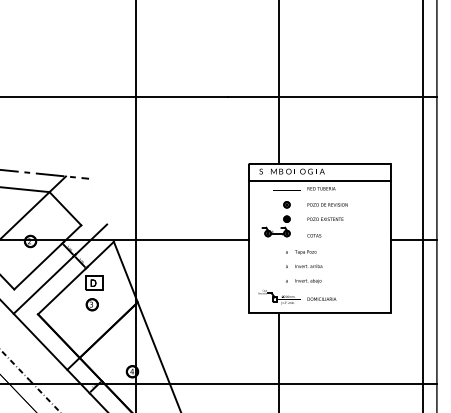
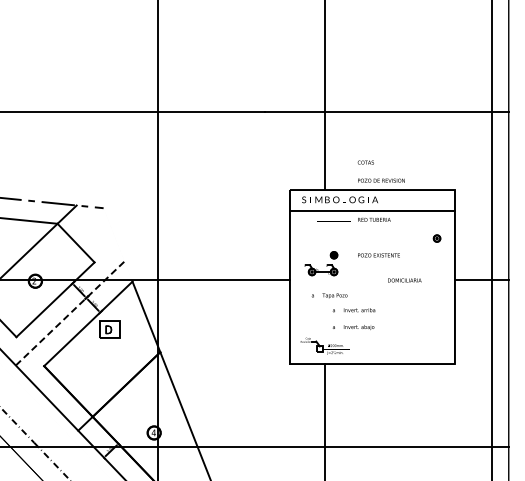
part: (286, 204) -> (436, 238), moved
text: (327, 204) -> (381, 180), moved
text: (313, 235) -> (365, 162), moved
text: (301, 252) -> (329, 295), moved
line: (60, 269) -> (70, 313), solid -> dashed
text: (321, 299) -> (404, 280), moved
part: (91, 304) -> (106, 354), removed

